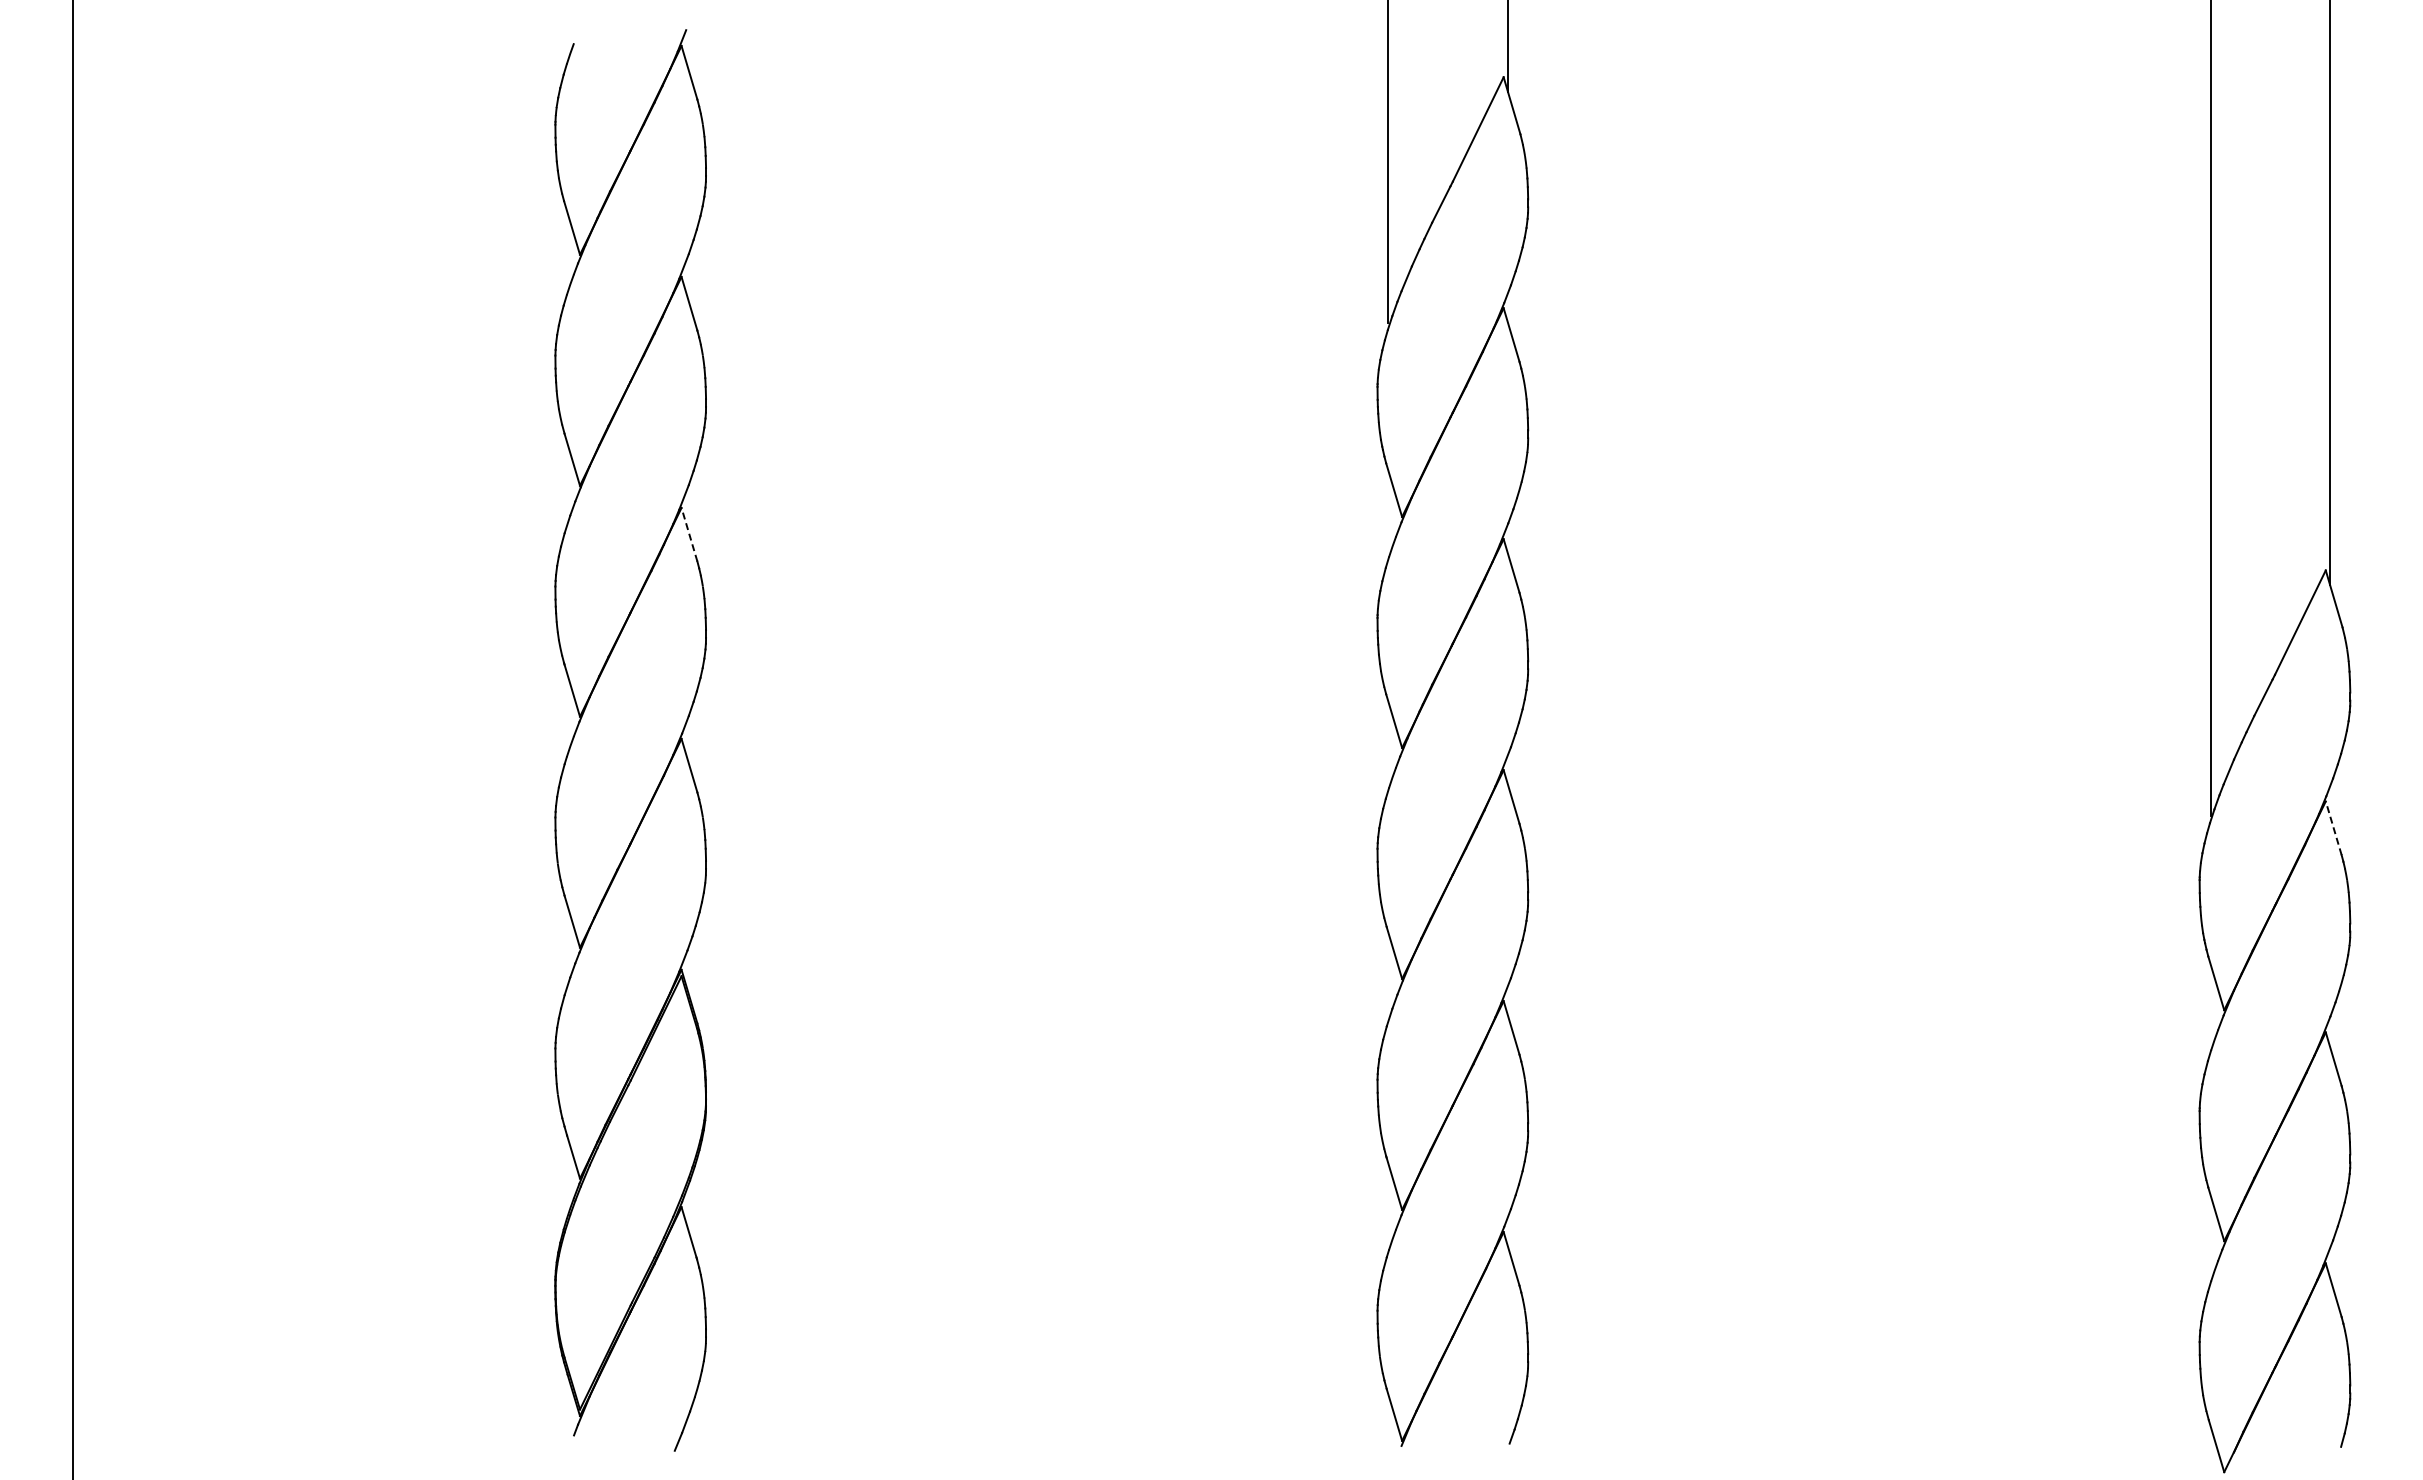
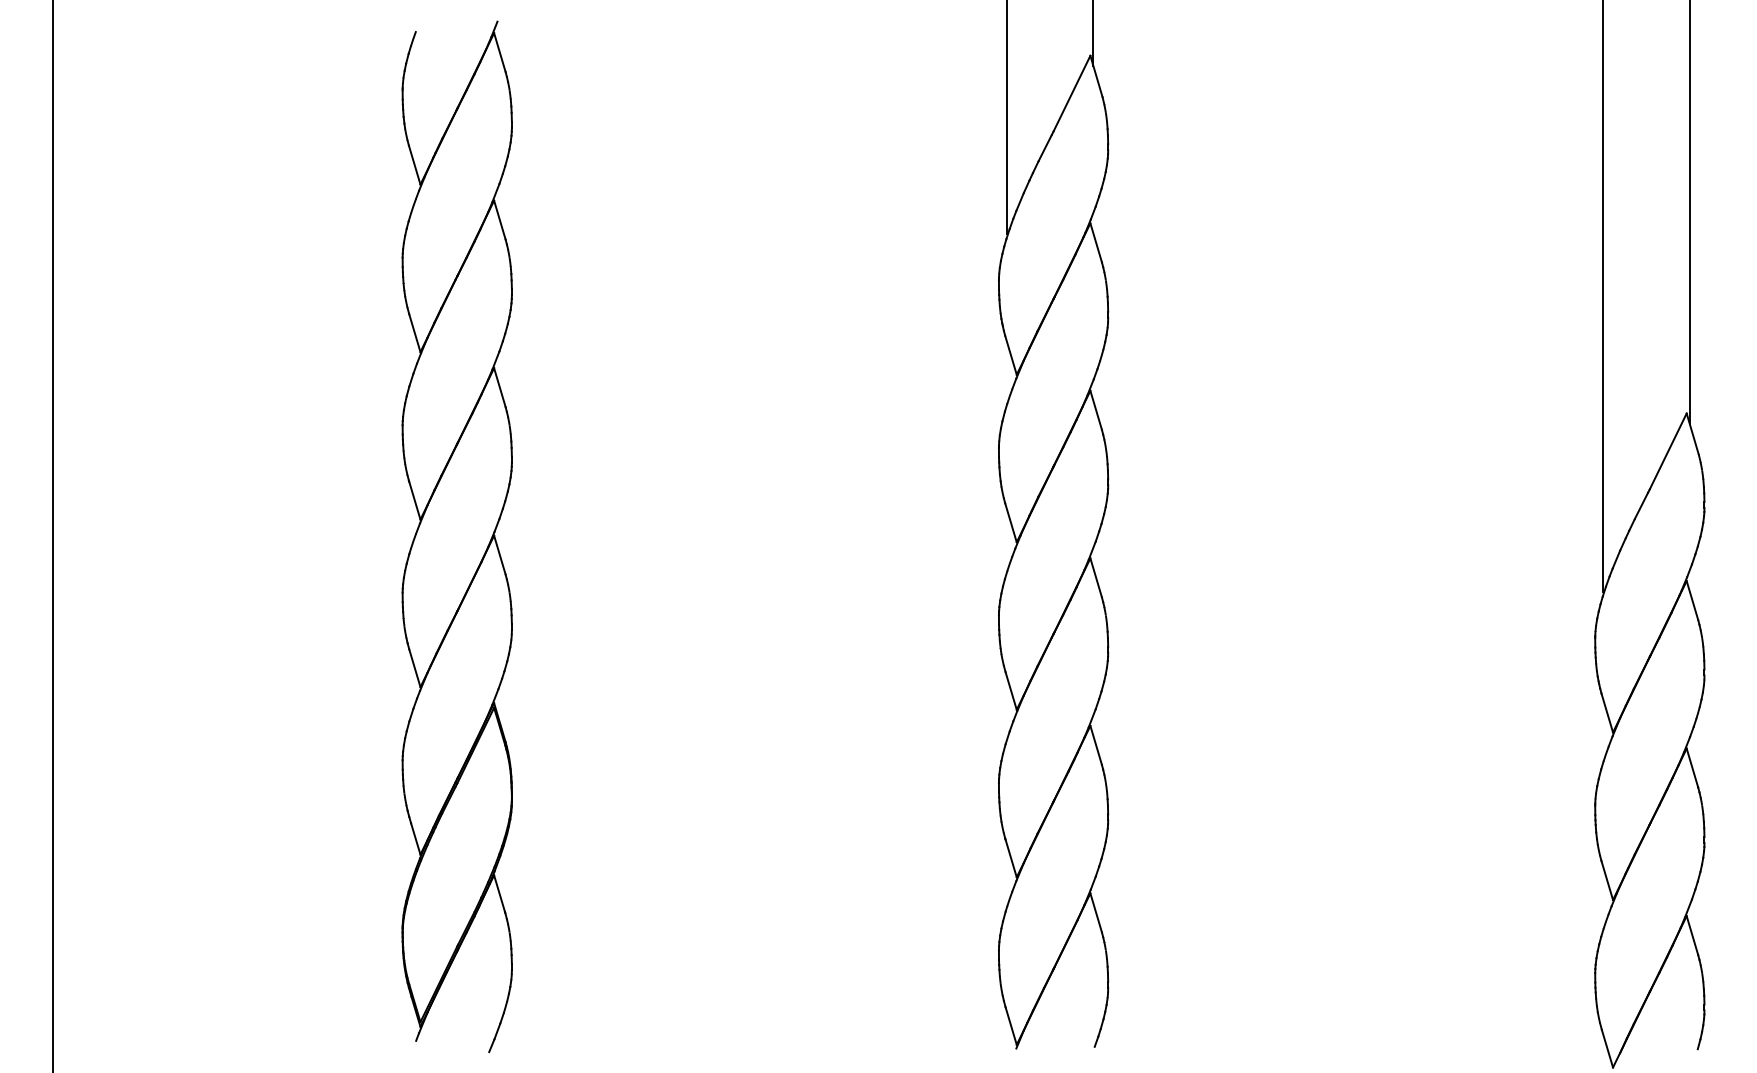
line: (689, 534) -> (499, 387), dashed -> solid
line: (2333, 827) -> (1692, 599), dashed -> solid

